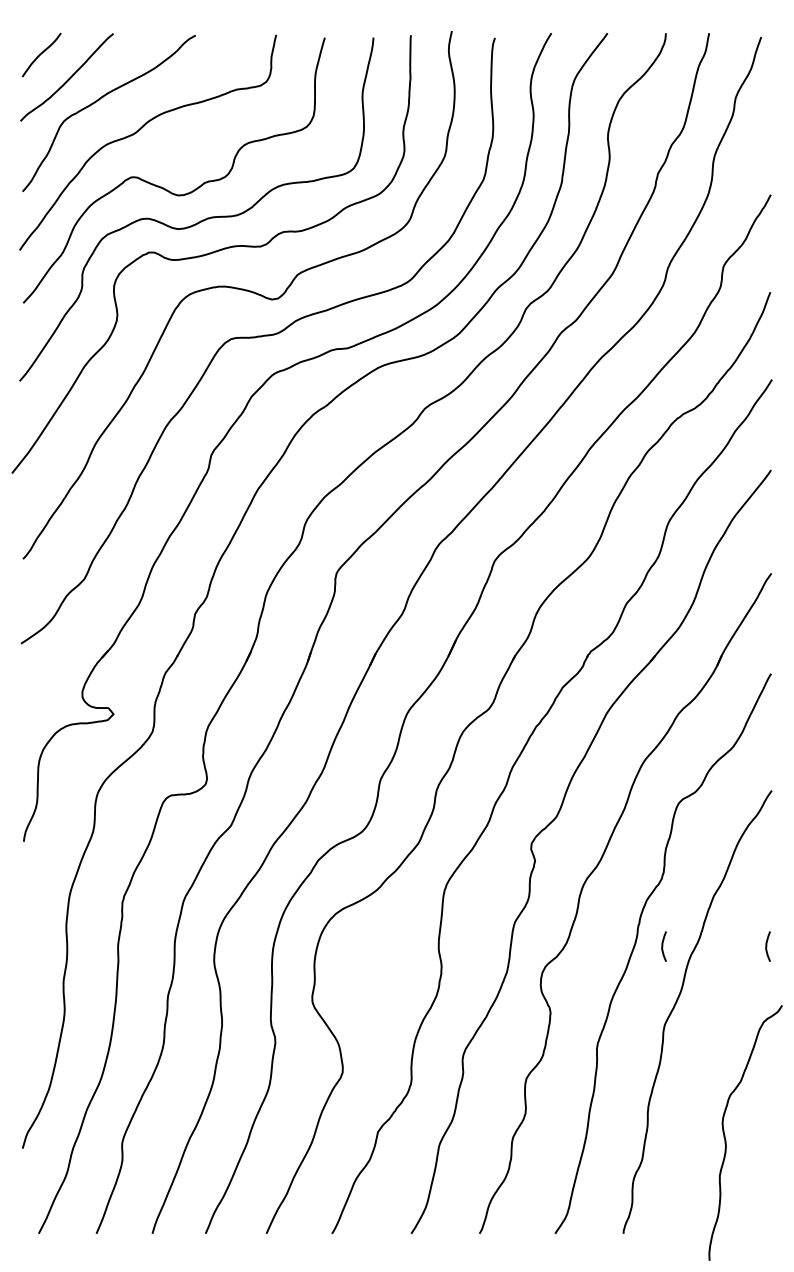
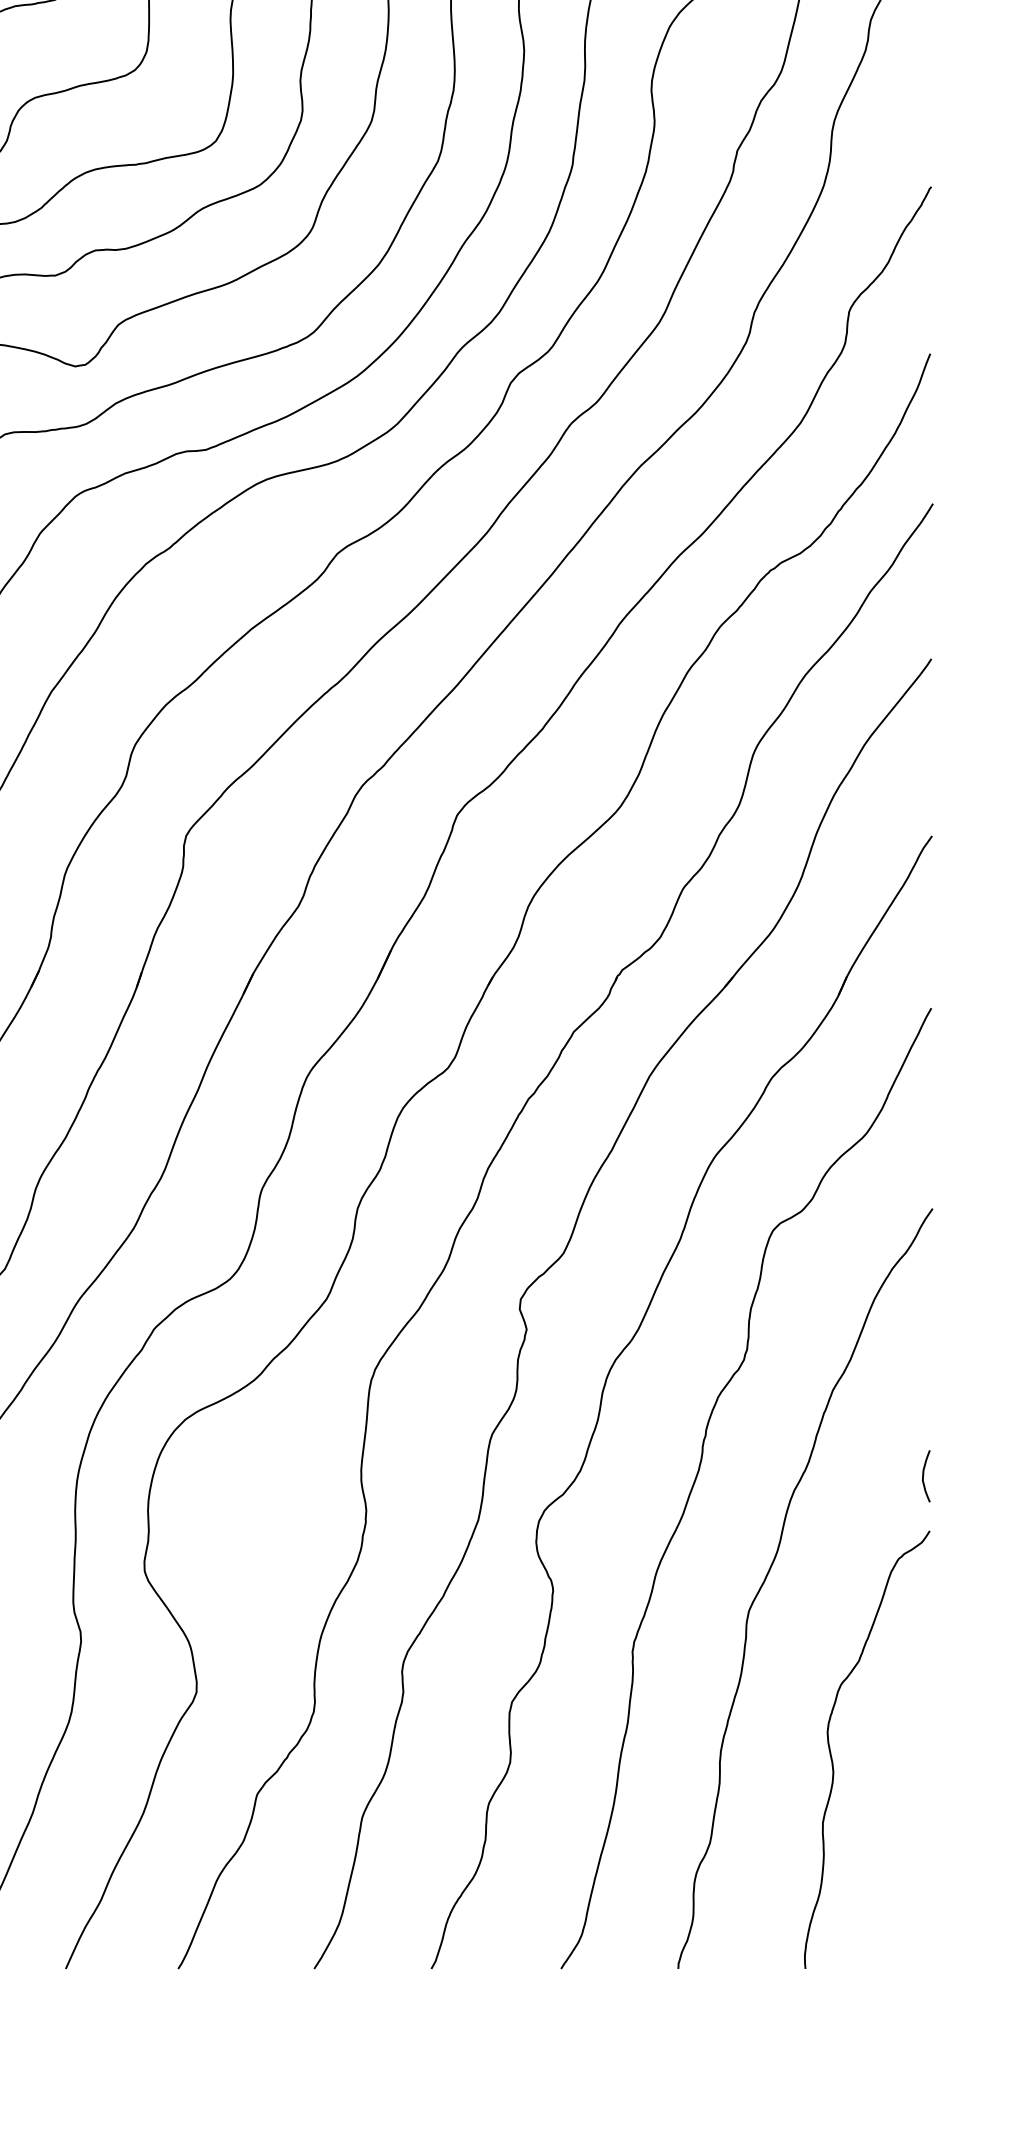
curve: (663, 946) -> (746, 1476), removed
curve: (725, 1135) -> (832, 1753), moved

